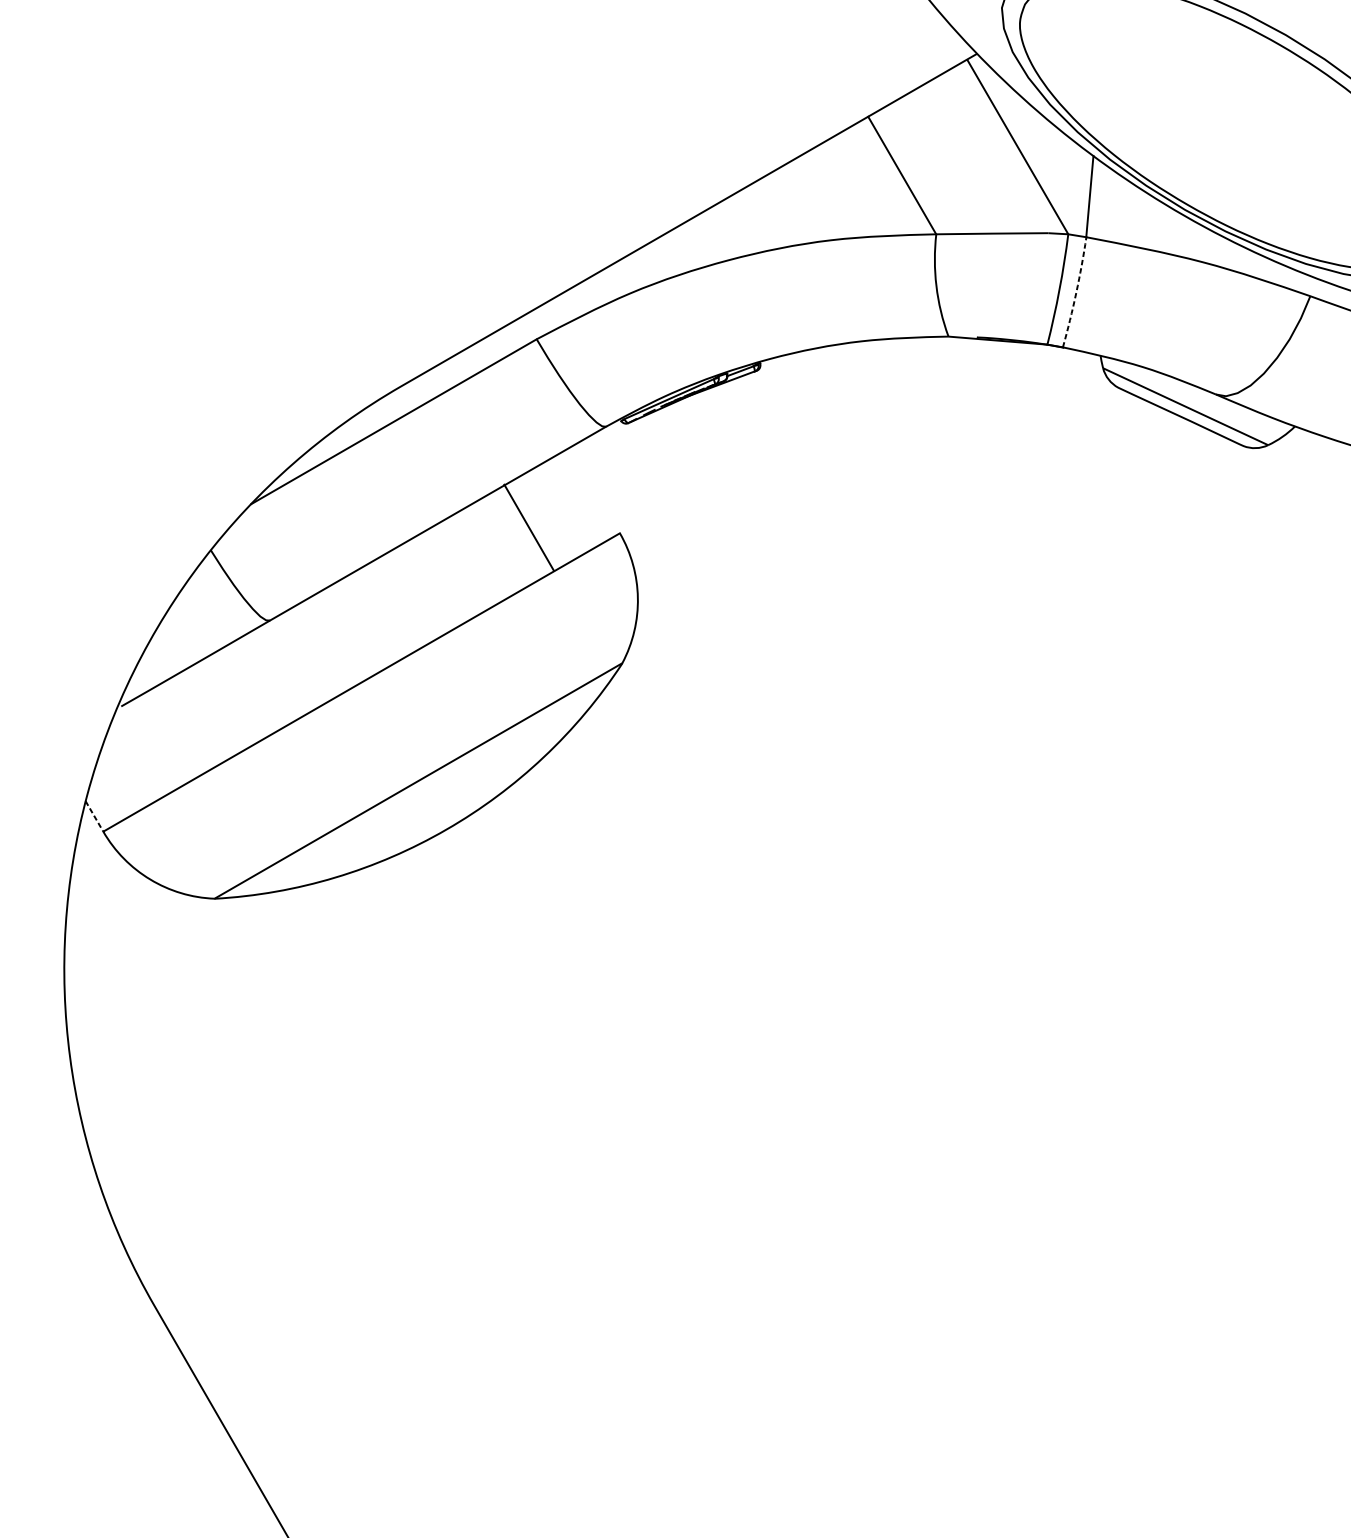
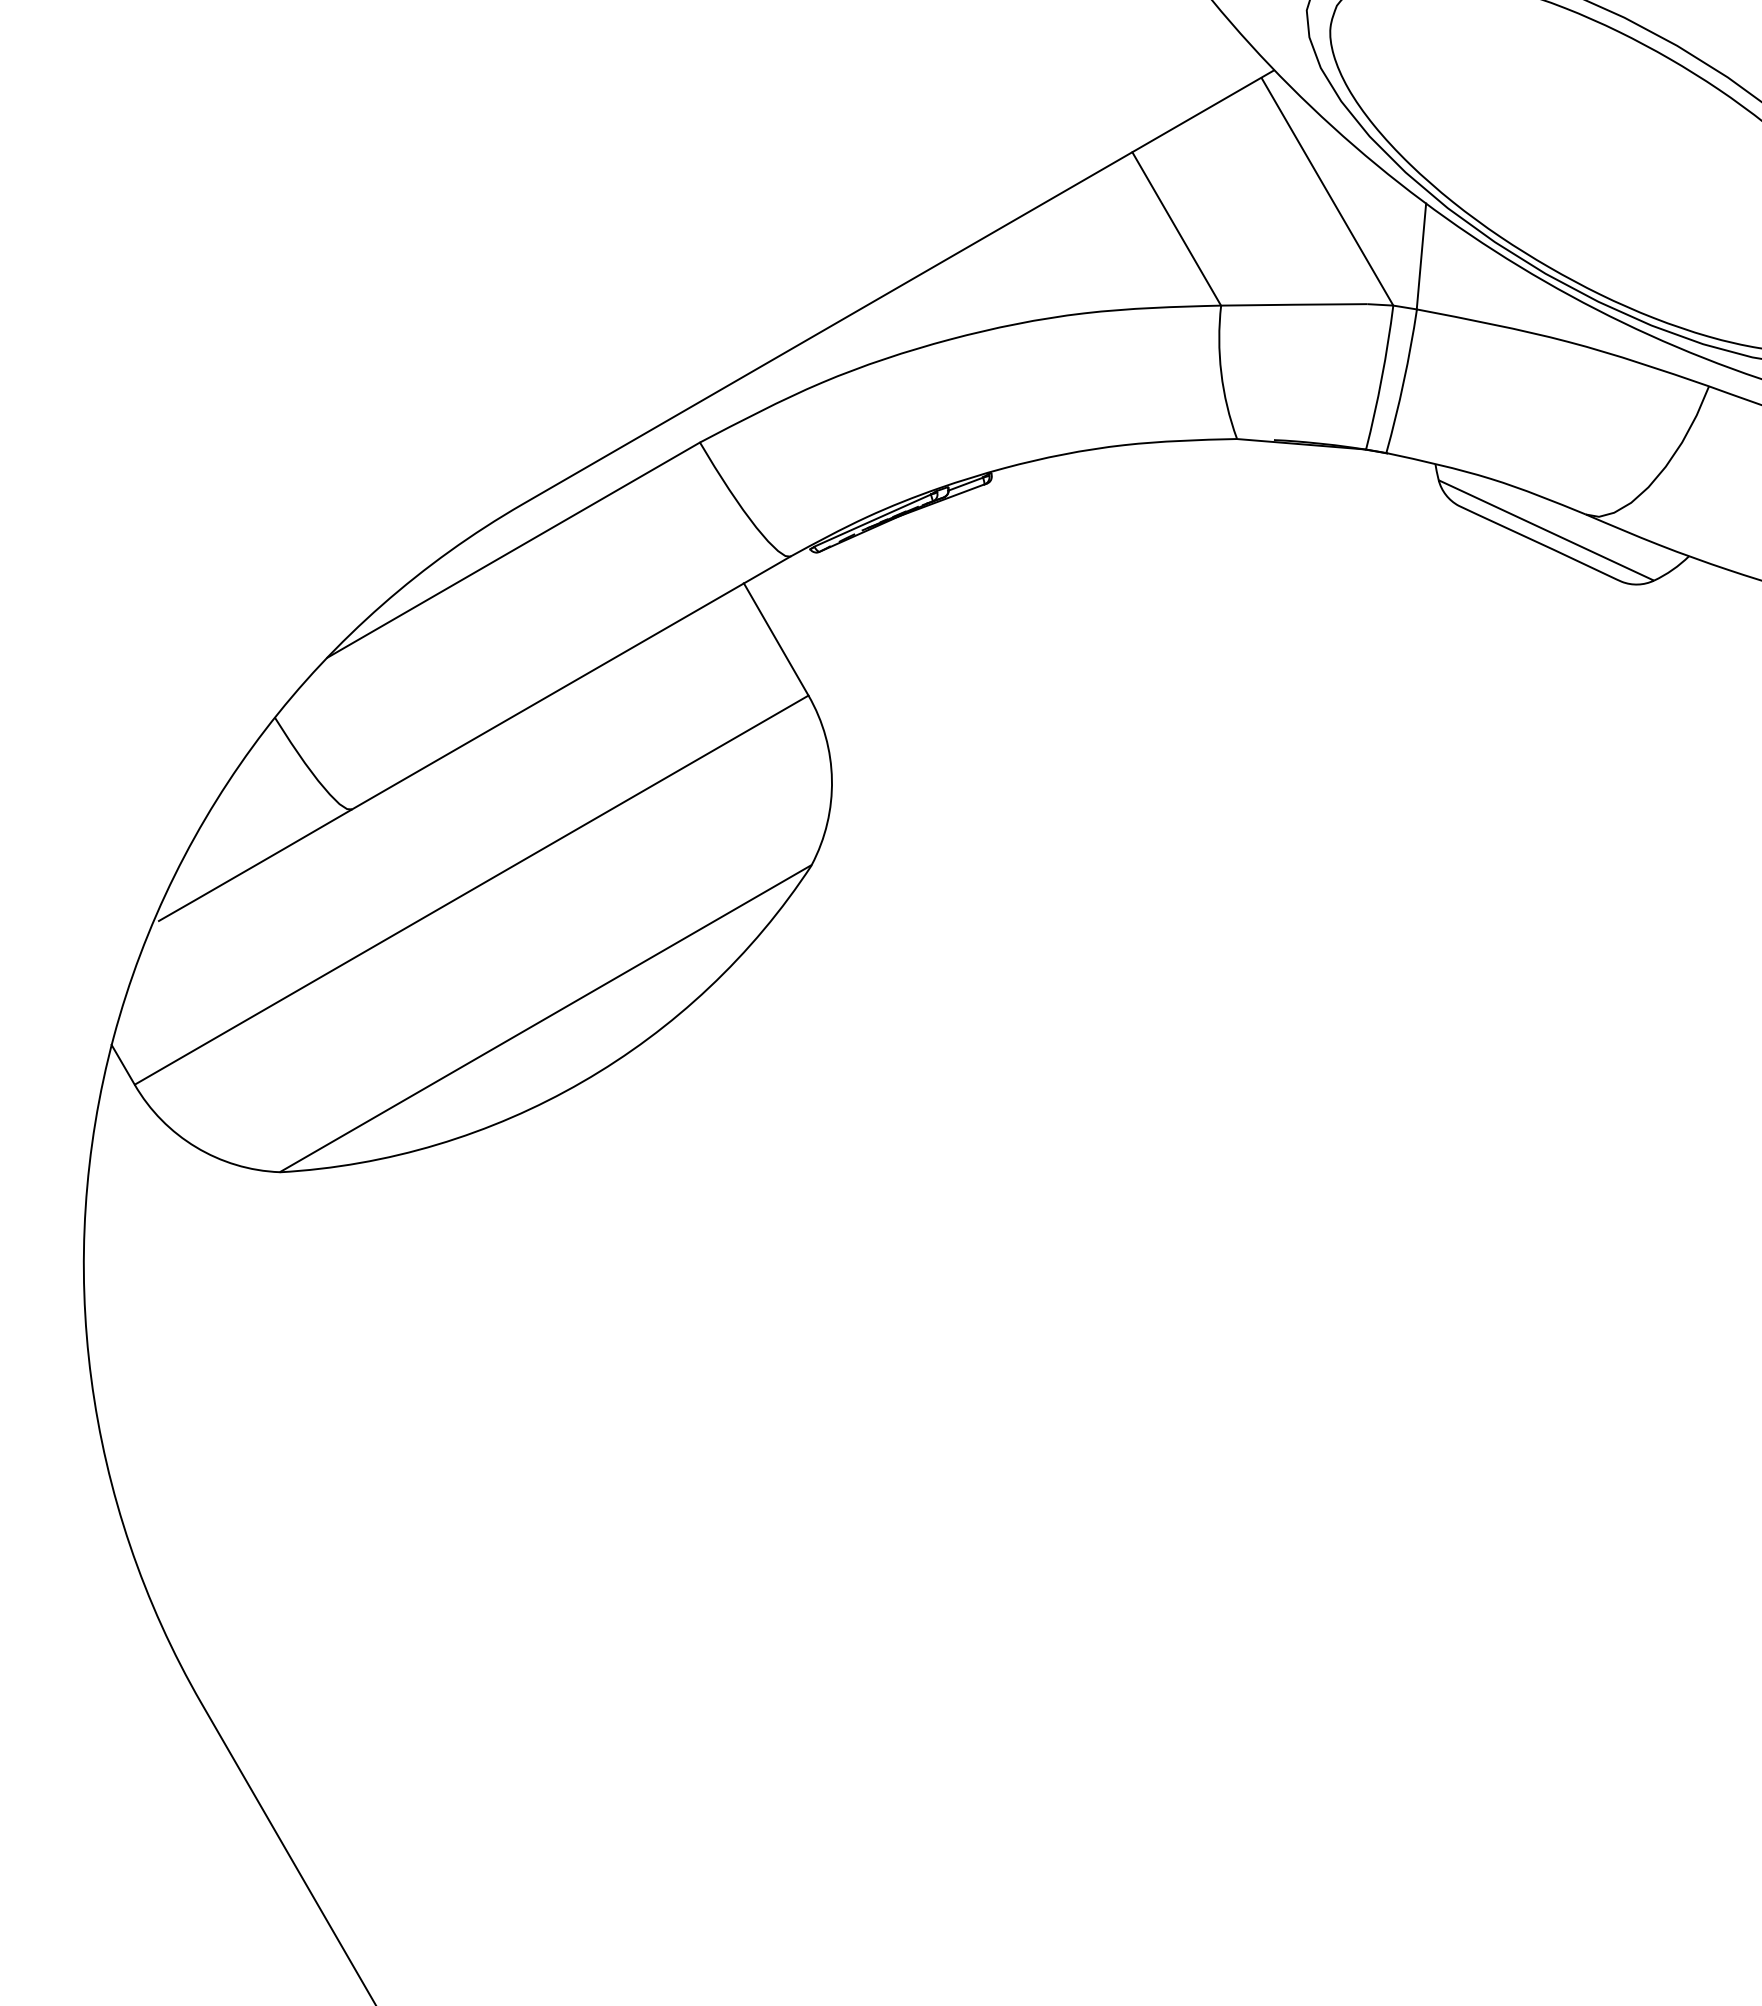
arc: (1076, 292) -> (1403, 381), dashed -> solid
line: (528, 527) -> (775, 639), moved
line: (94, 816) -> (123, 1065), dashed -> solid

